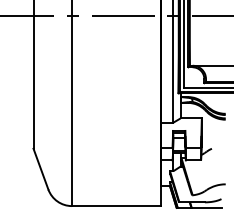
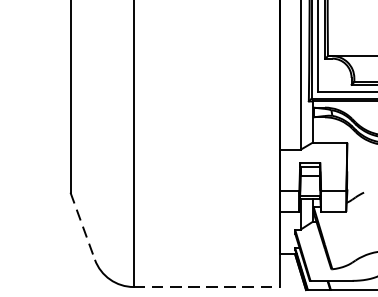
line: (40, 169) -> (81, 226), solid -> dashed
line: (116, 206) -> (207, 287), solid -> dashed

